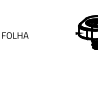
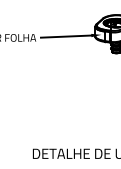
line: (53, 34) -> (65, 36), added

